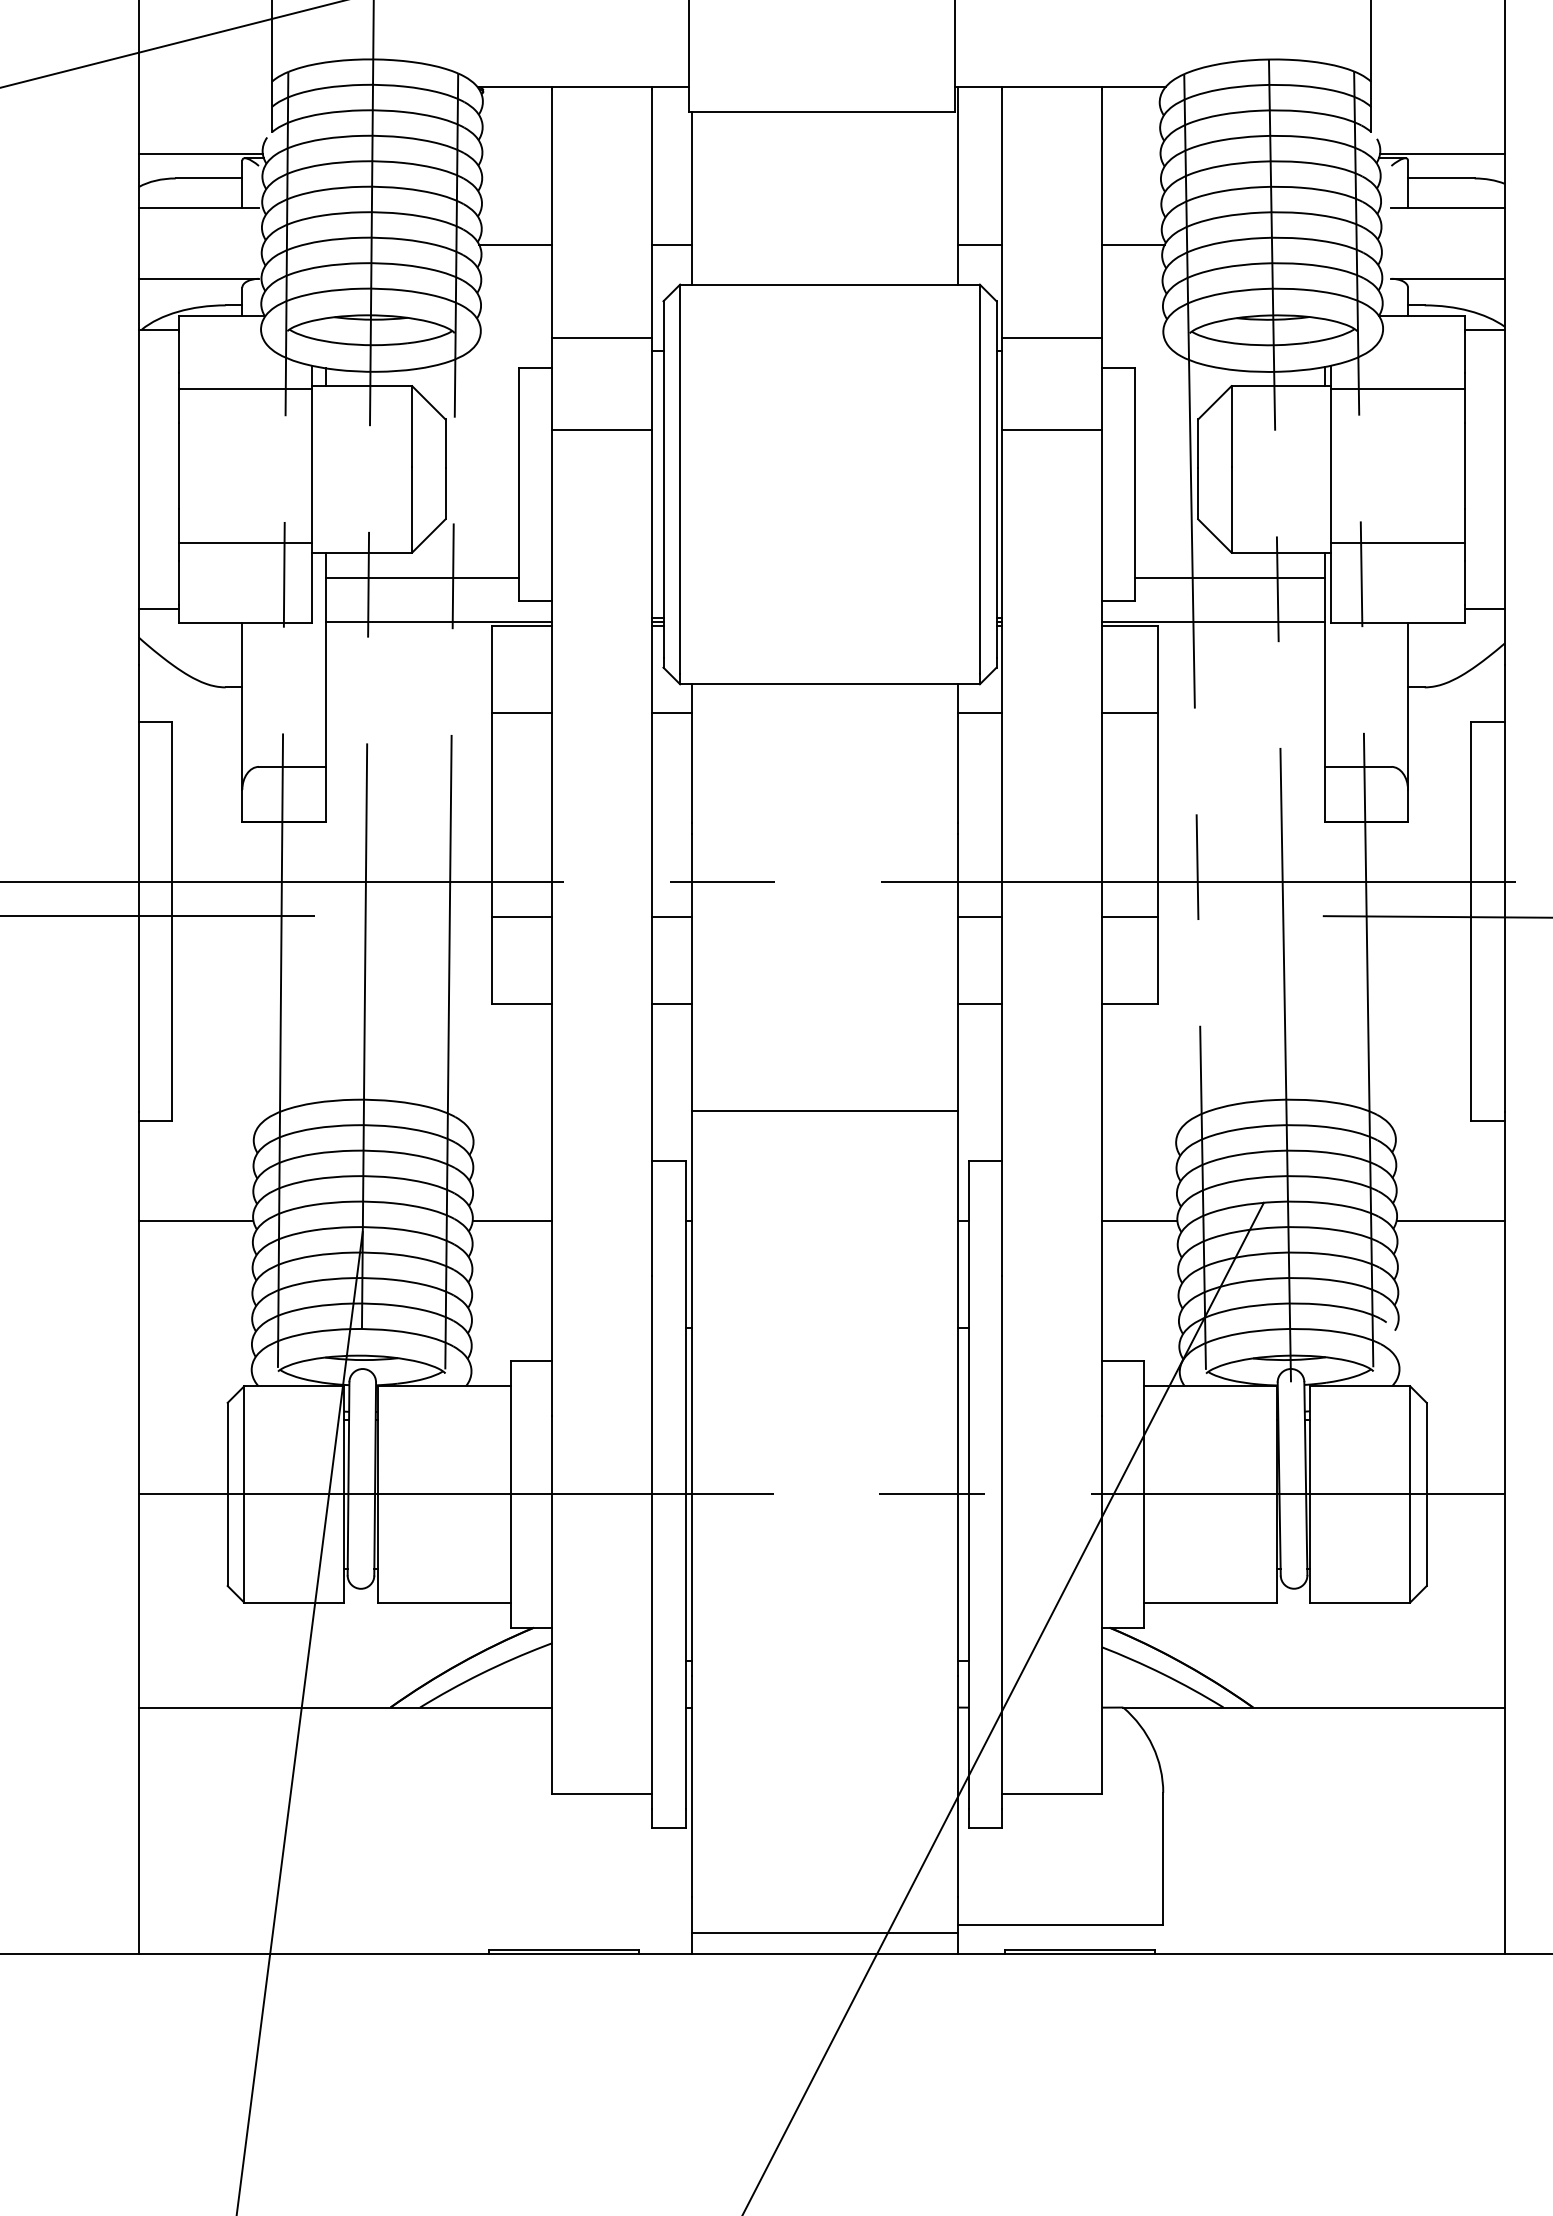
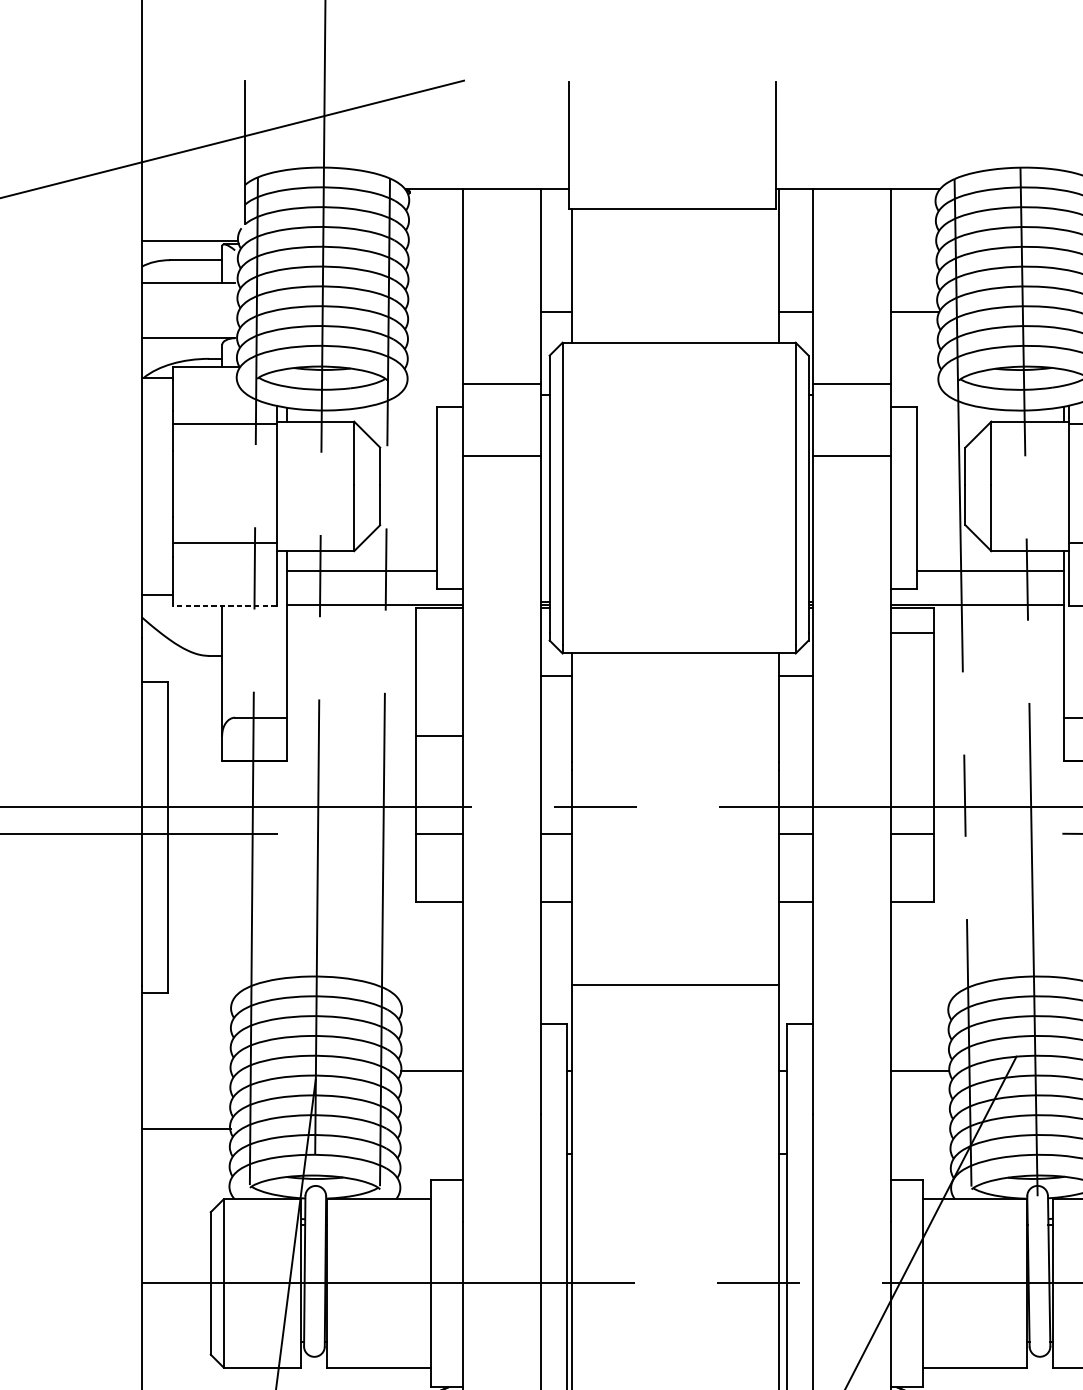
line: (515, 245) -> (434, 312), removed
line: (245, 623) -> (224, 606), solid -> dashed
line: (522, 713) -> (440, 736), moved
line: (1130, 713) -> (912, 633), moved
line: (196, 1221) -> (186, 1129), moved

